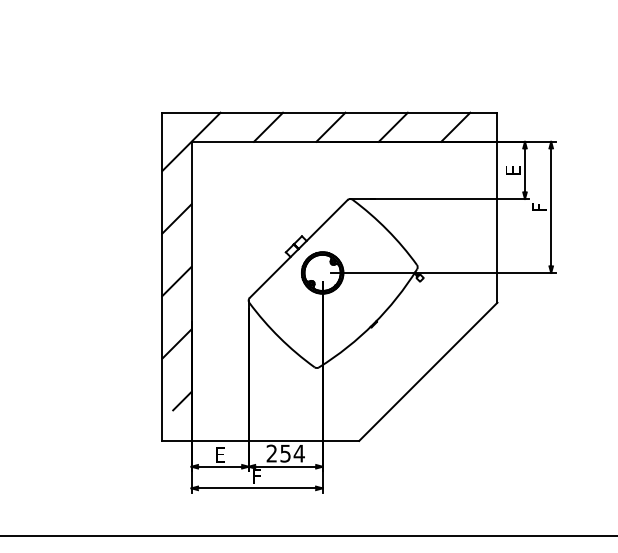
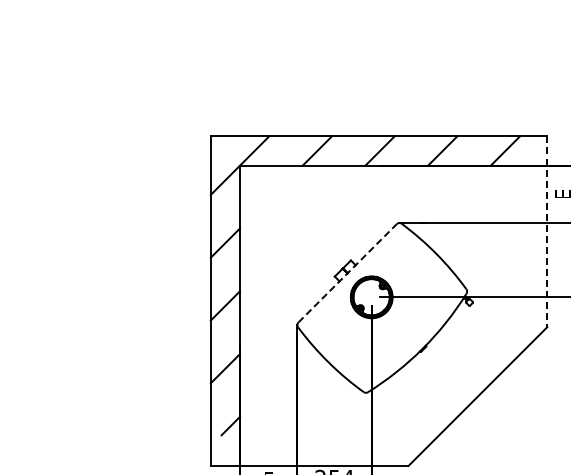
line: (497, 207) -> (547, 231), solid -> dashed
line: (299, 248) -> (348, 272), solid -> dashed

